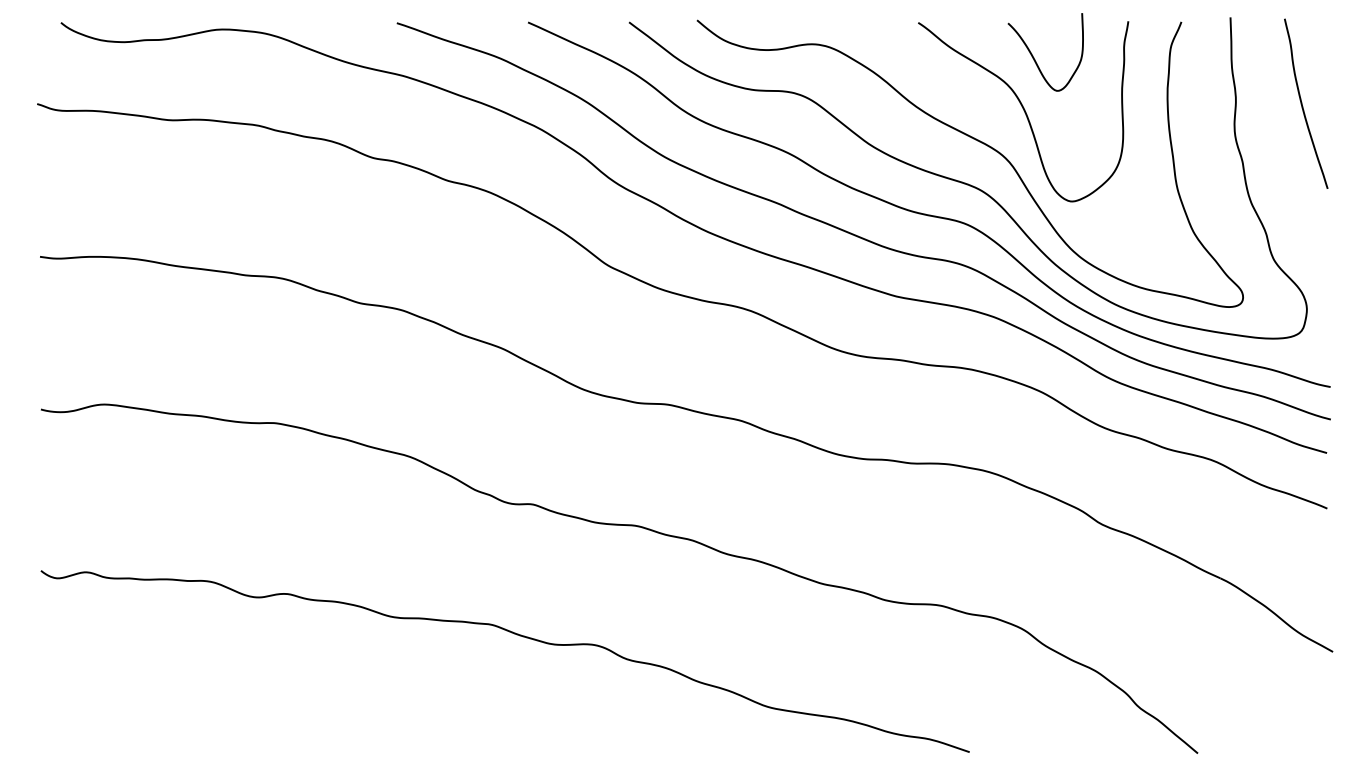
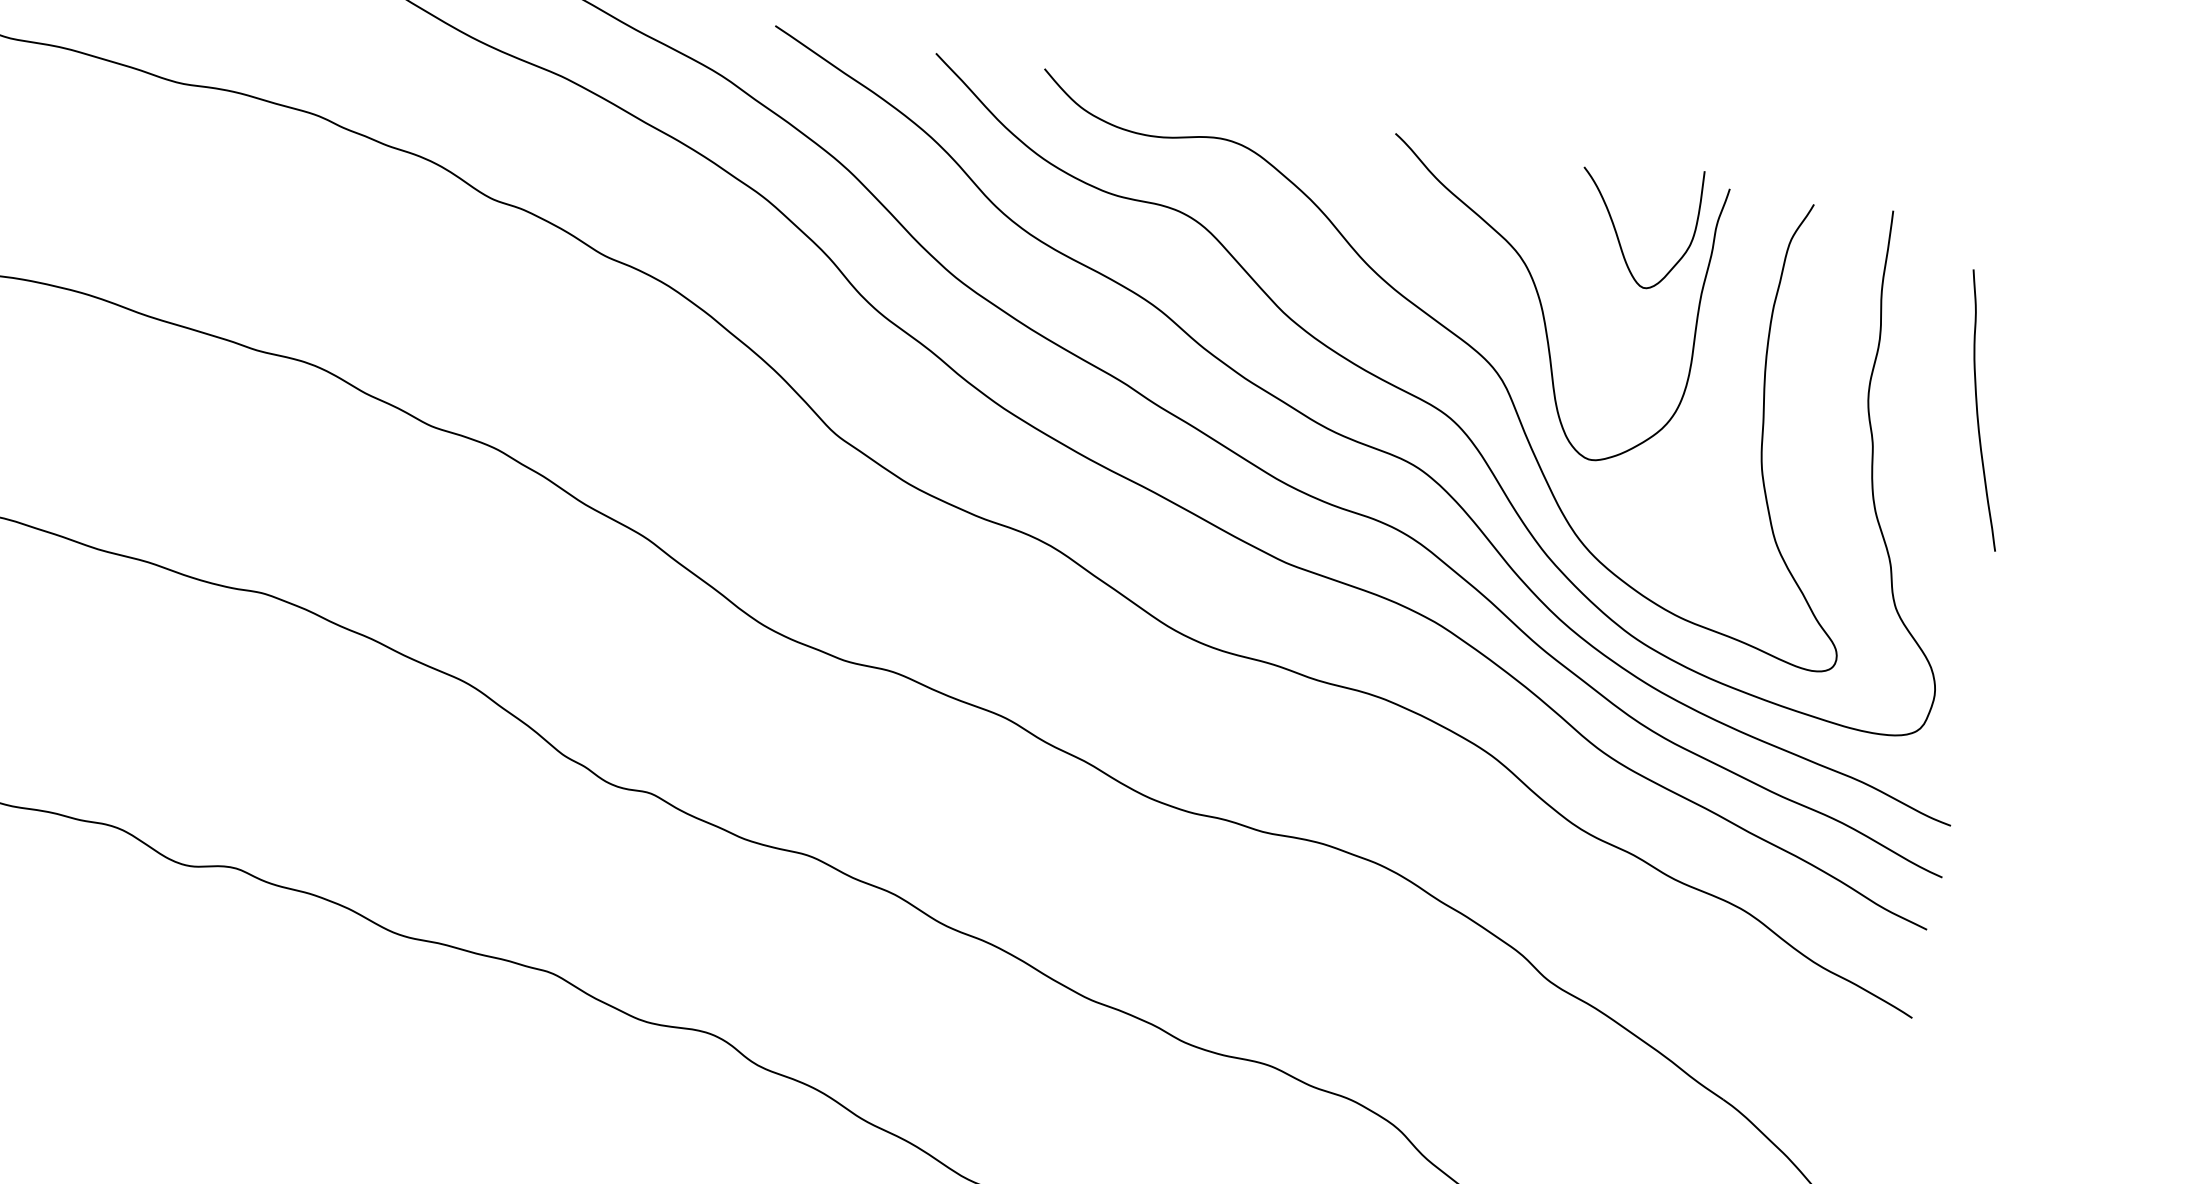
curve: (1034, 57) -> (1616, 228), moved
curve: (1302, 103) -> (1978, 408), moved

